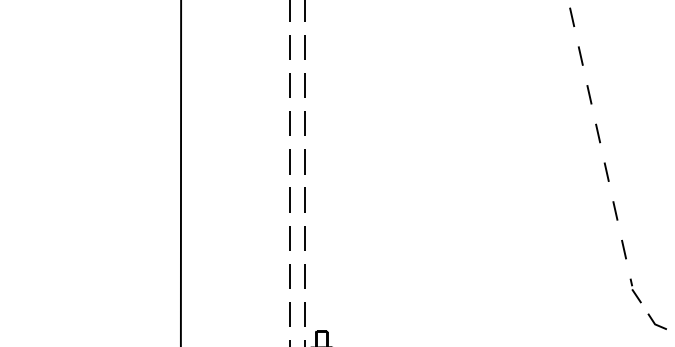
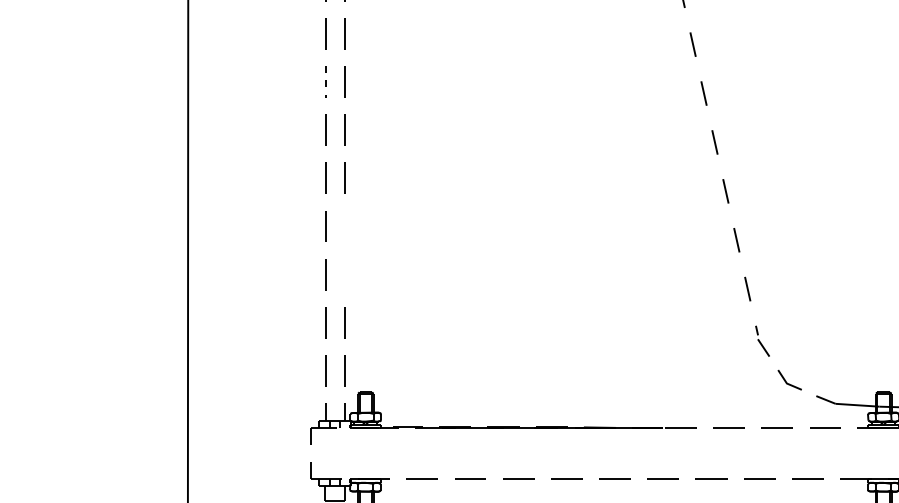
line: (289, 86) -> (325, 82), solid -> dashed
line: (304, 200) -> (344, 226), removed
line: (304, 238) -> (344, 274), removed

